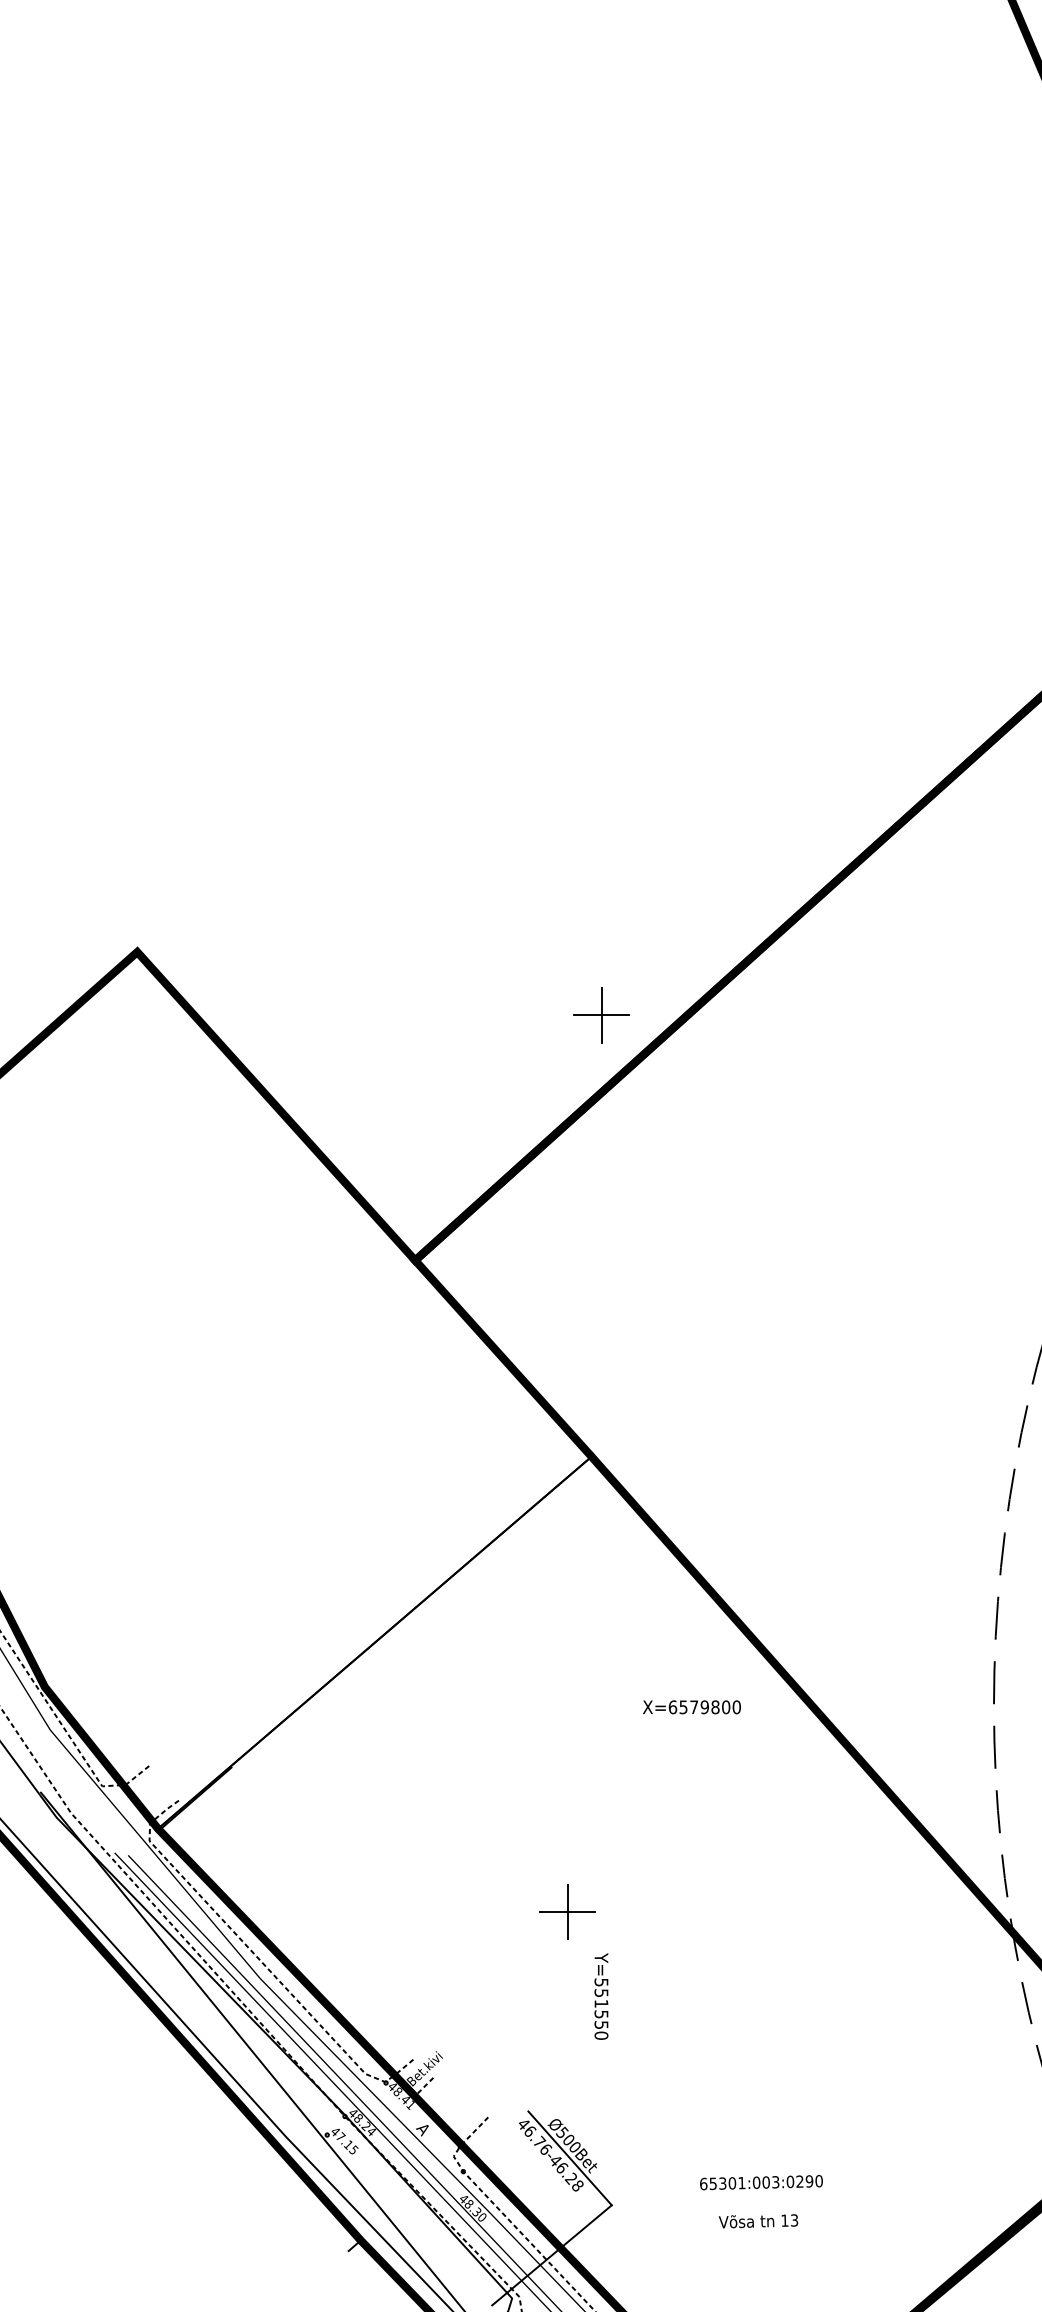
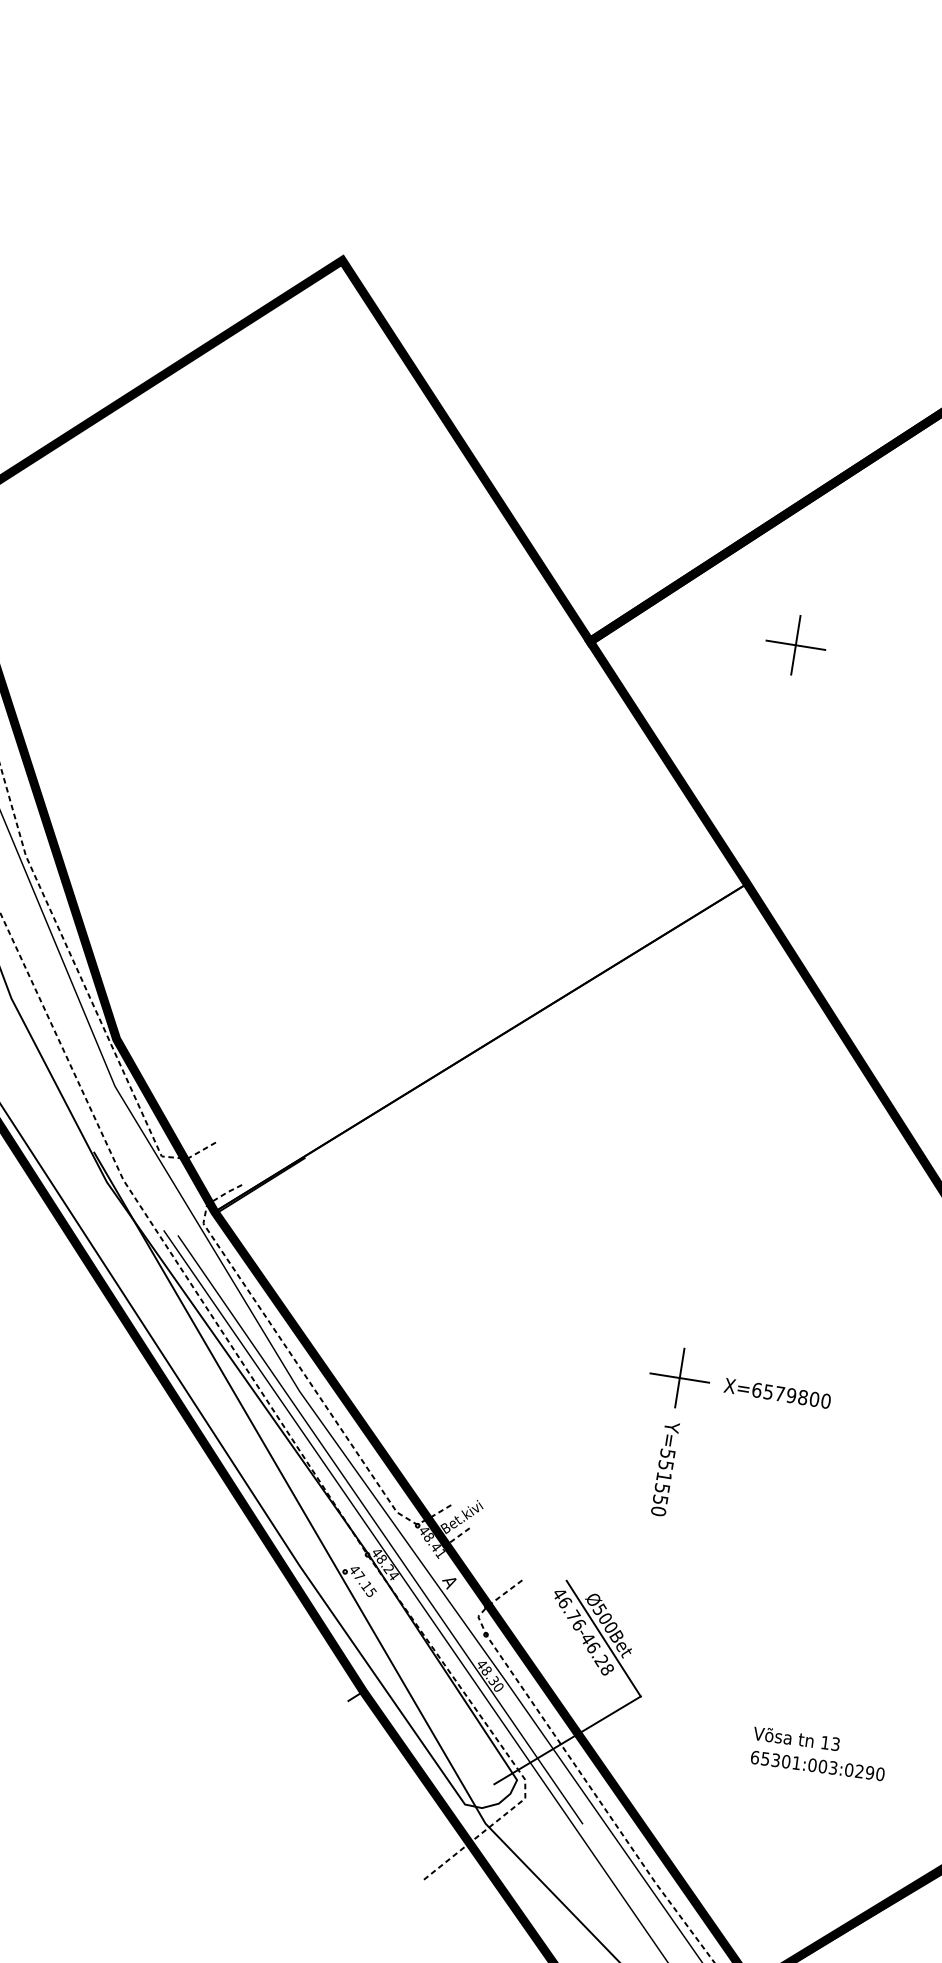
part: (601, 1015) -> (795, 645), moved
text: (691, 1707) -> (777, 1393), moved
part: (567, 1911) -> (679, 1377), moved
text: (761, 2182) -> (817, 1765), moved

